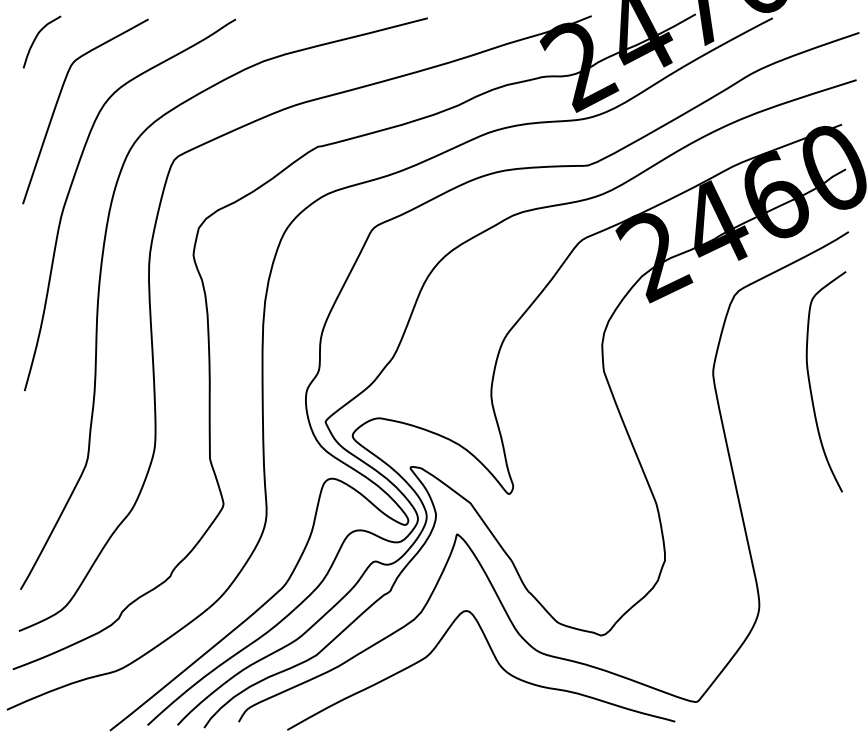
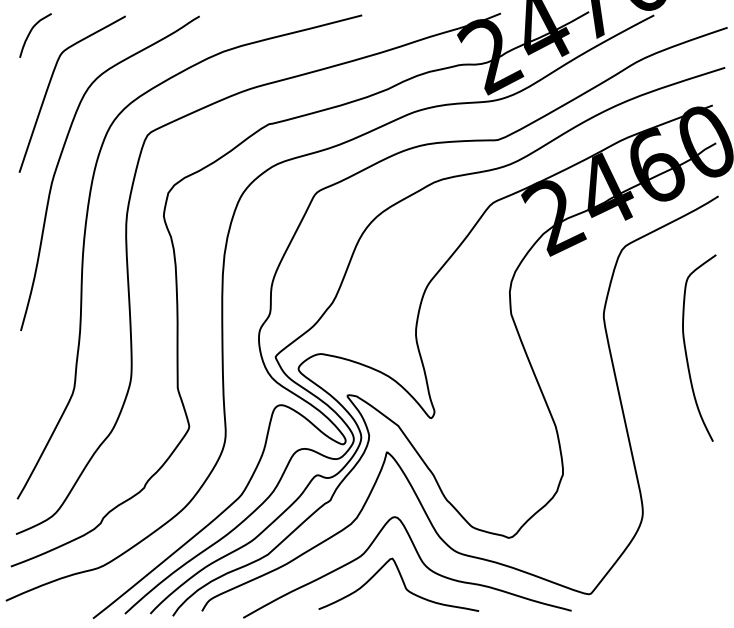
curve: (810, 382) -> (686, 348), moved
curve: (475, 688) -> (402, 582), added

